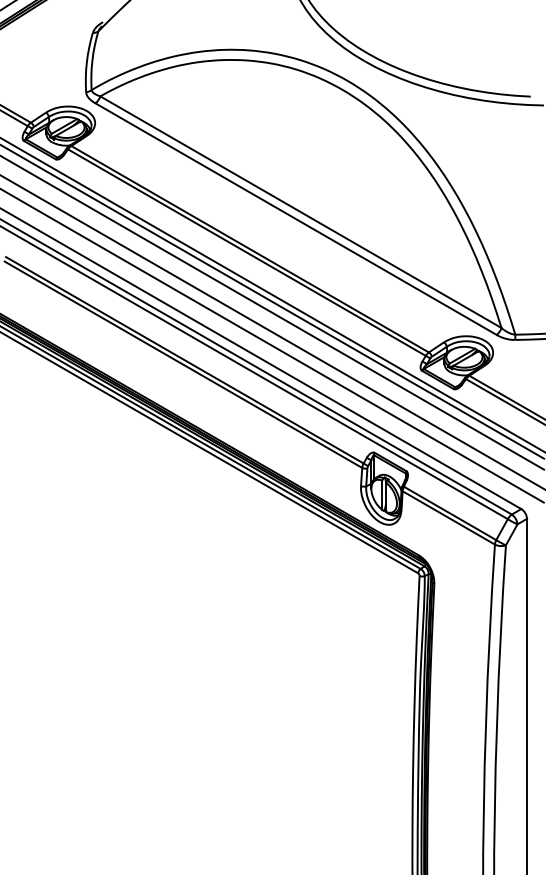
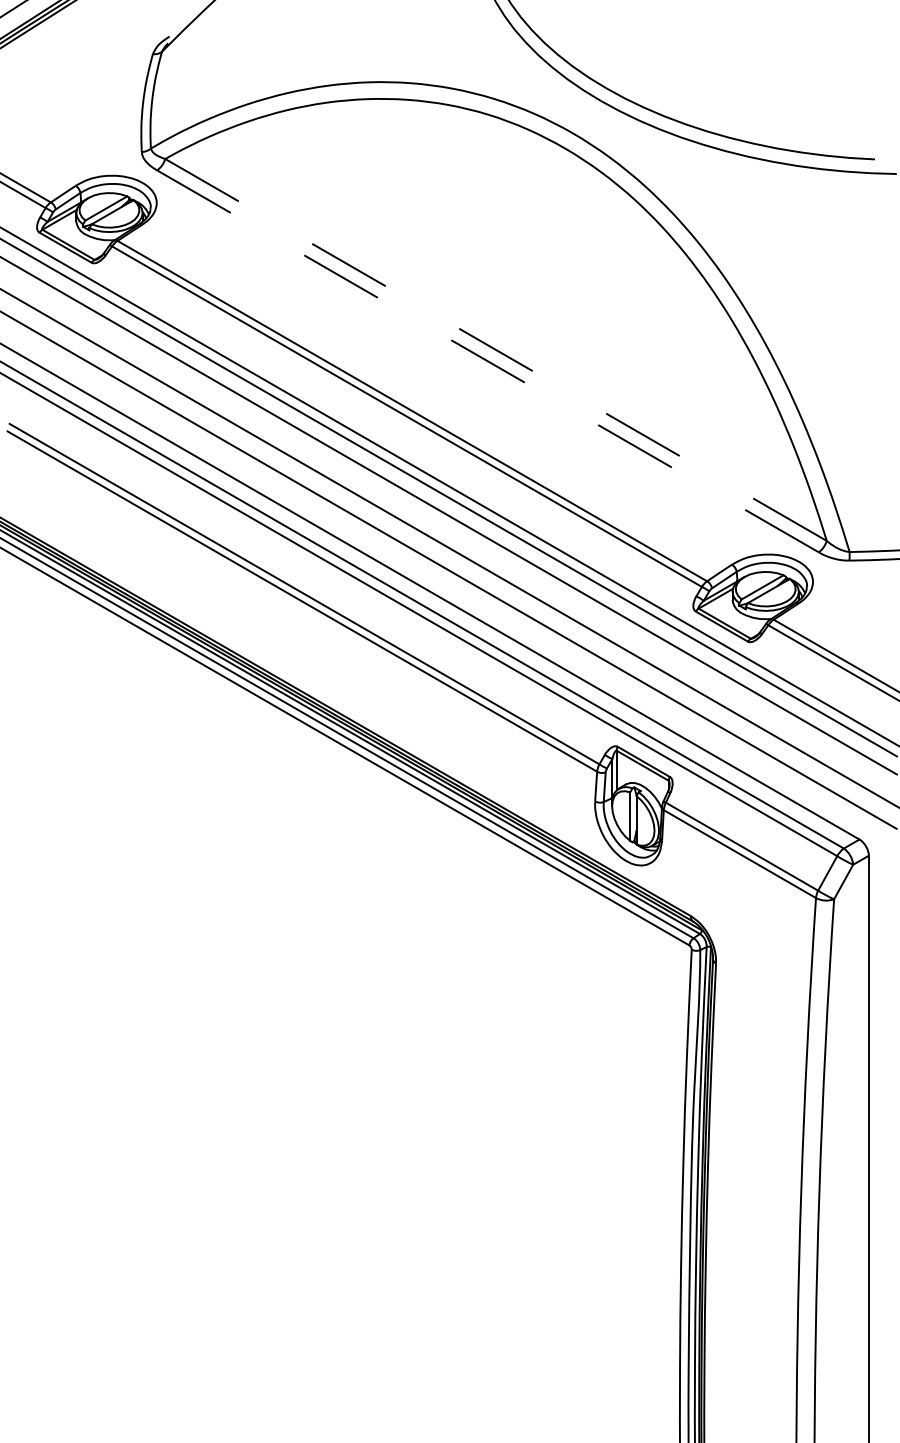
line: (300, 212) -> (495, 350), solid -> dashed
line: (296, 219) -> (488, 362), solid -> dashed

